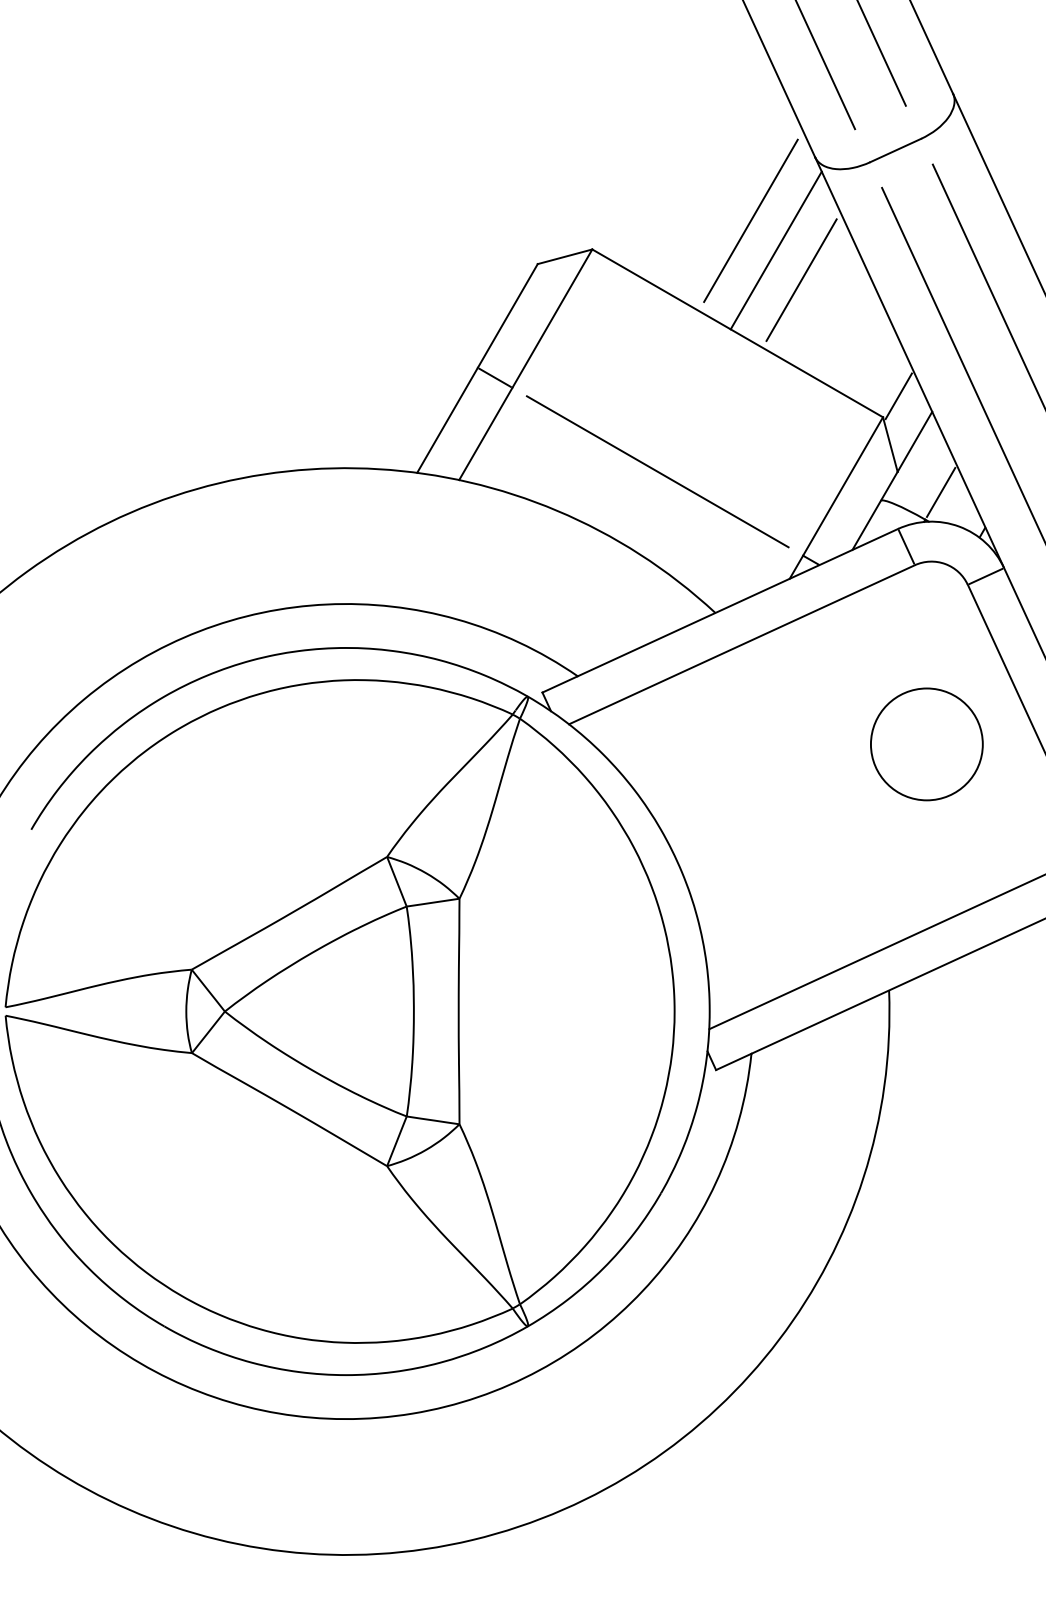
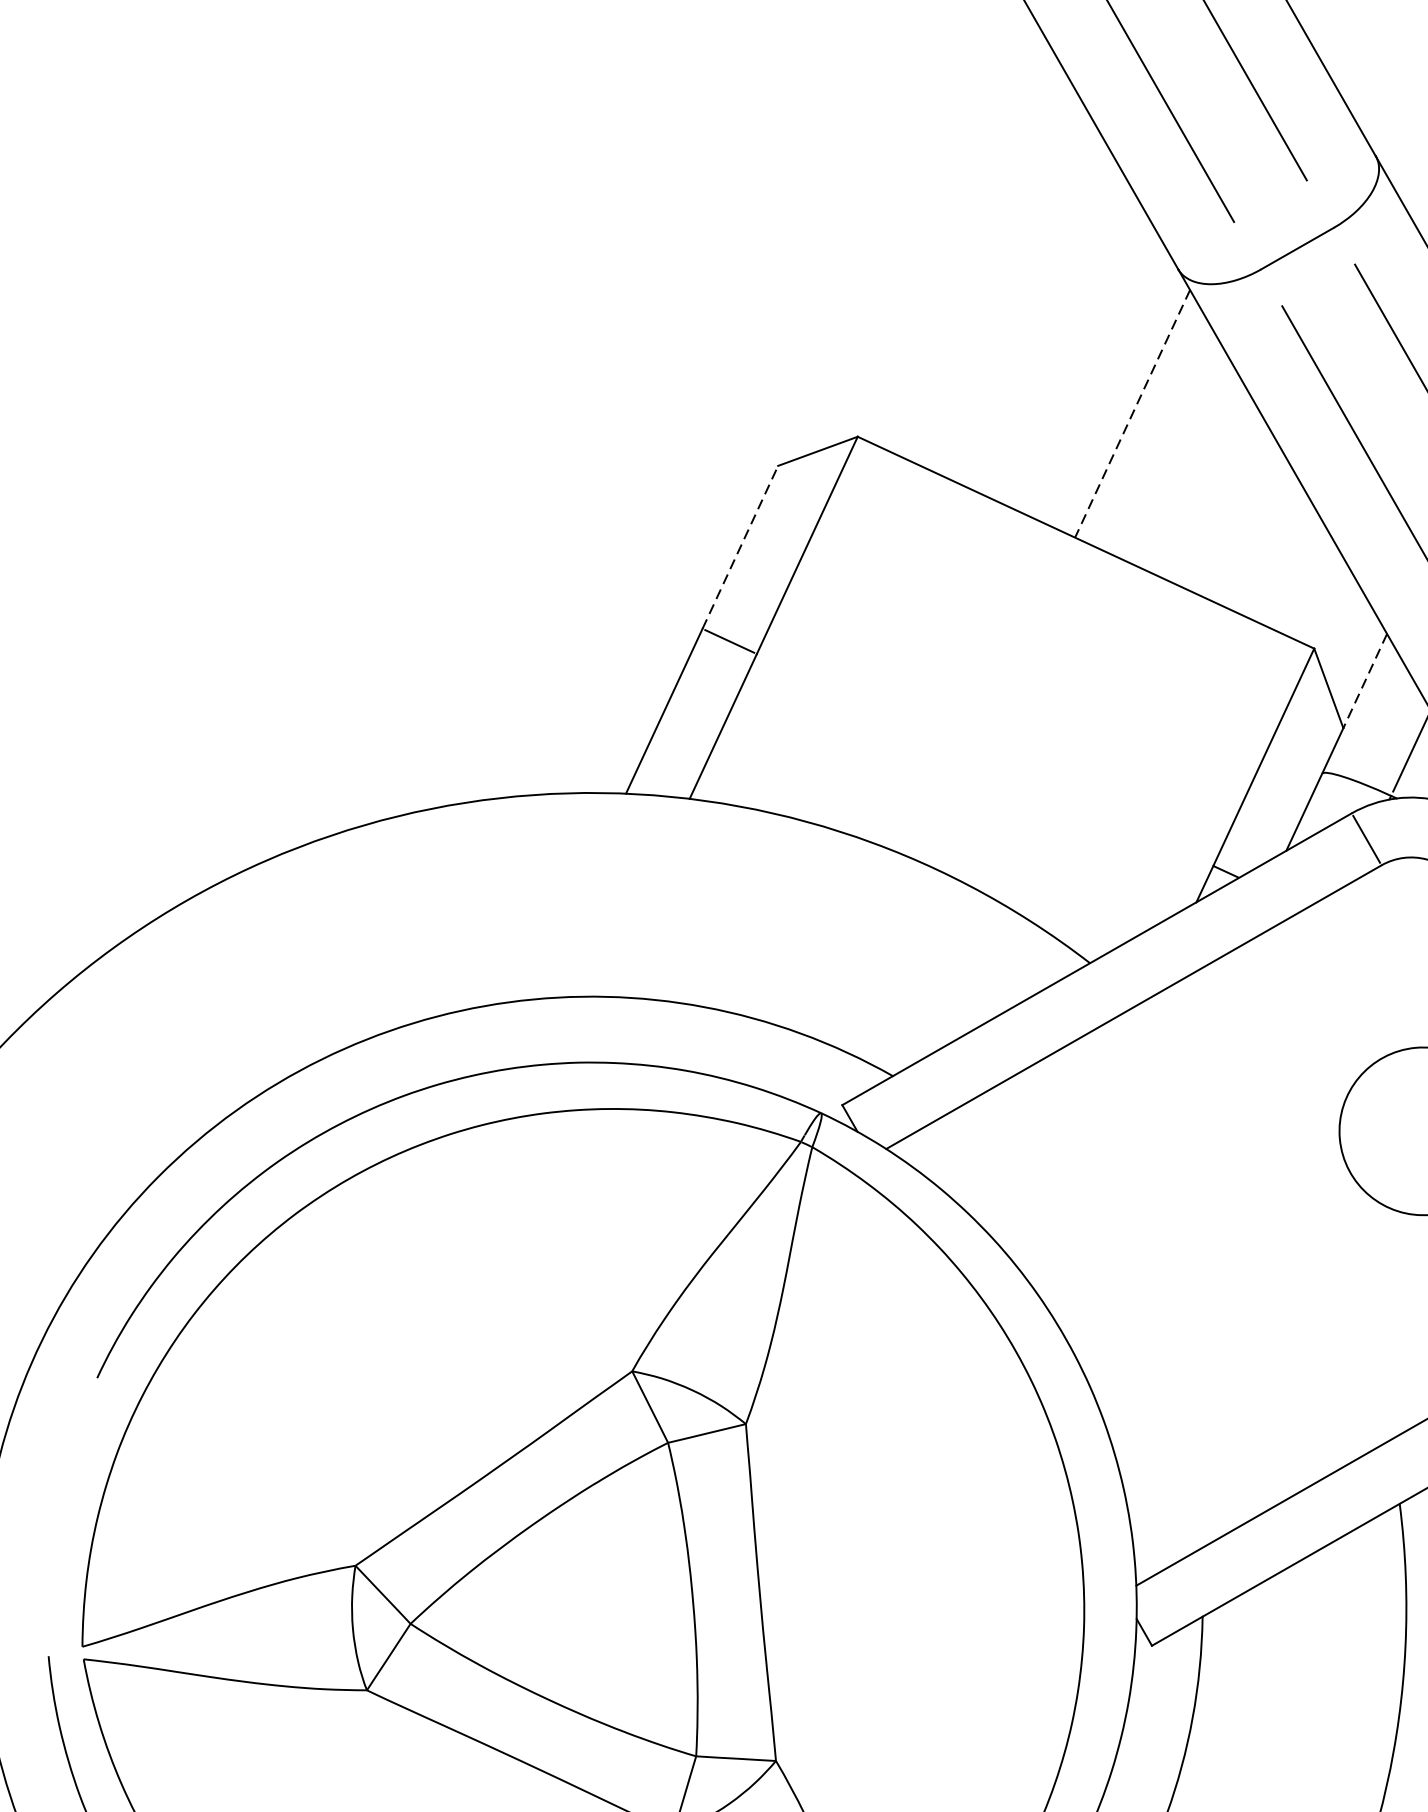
line: (750, 220) -> (1090, 372), removed
line: (776, 250) -> (1132, 413), solid -> dashed
line: (801, 279) -> (1174, 453), removed
line: (507, 316) -> (739, 548), solid -> dashed
line: (898, 396) -> (1334, 615), removed
line: (914, 441) -> (1364, 680), solid -> dashed
line: (657, 471) -> (984, 759), removed

